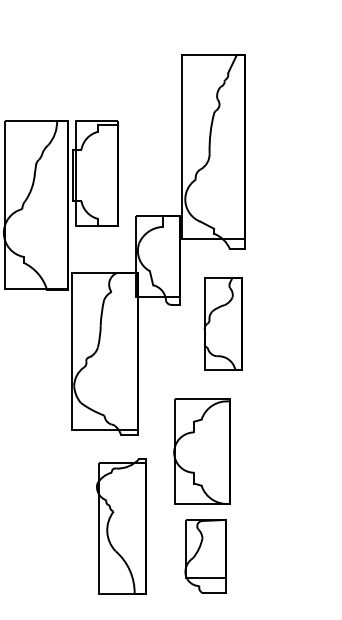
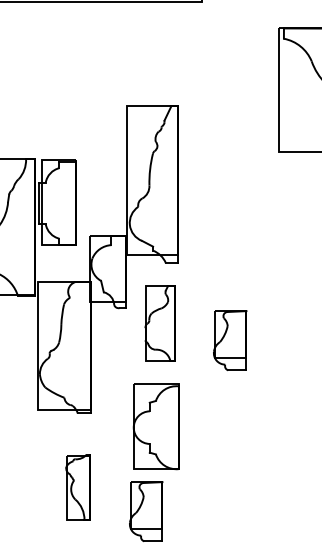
part: (309, 344) -> (230, 340), added
part: (201, 451) -> (155, 426), moved
part: (120, 526) -> (77, 487), size x0.6

